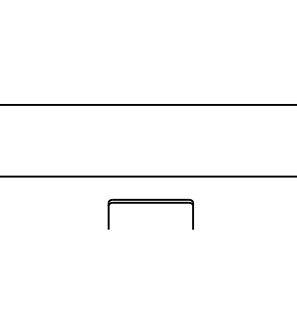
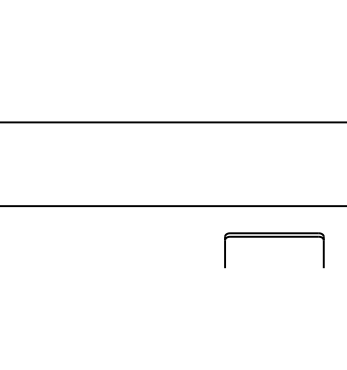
part: (150, 203) -> (273, 237), moved

